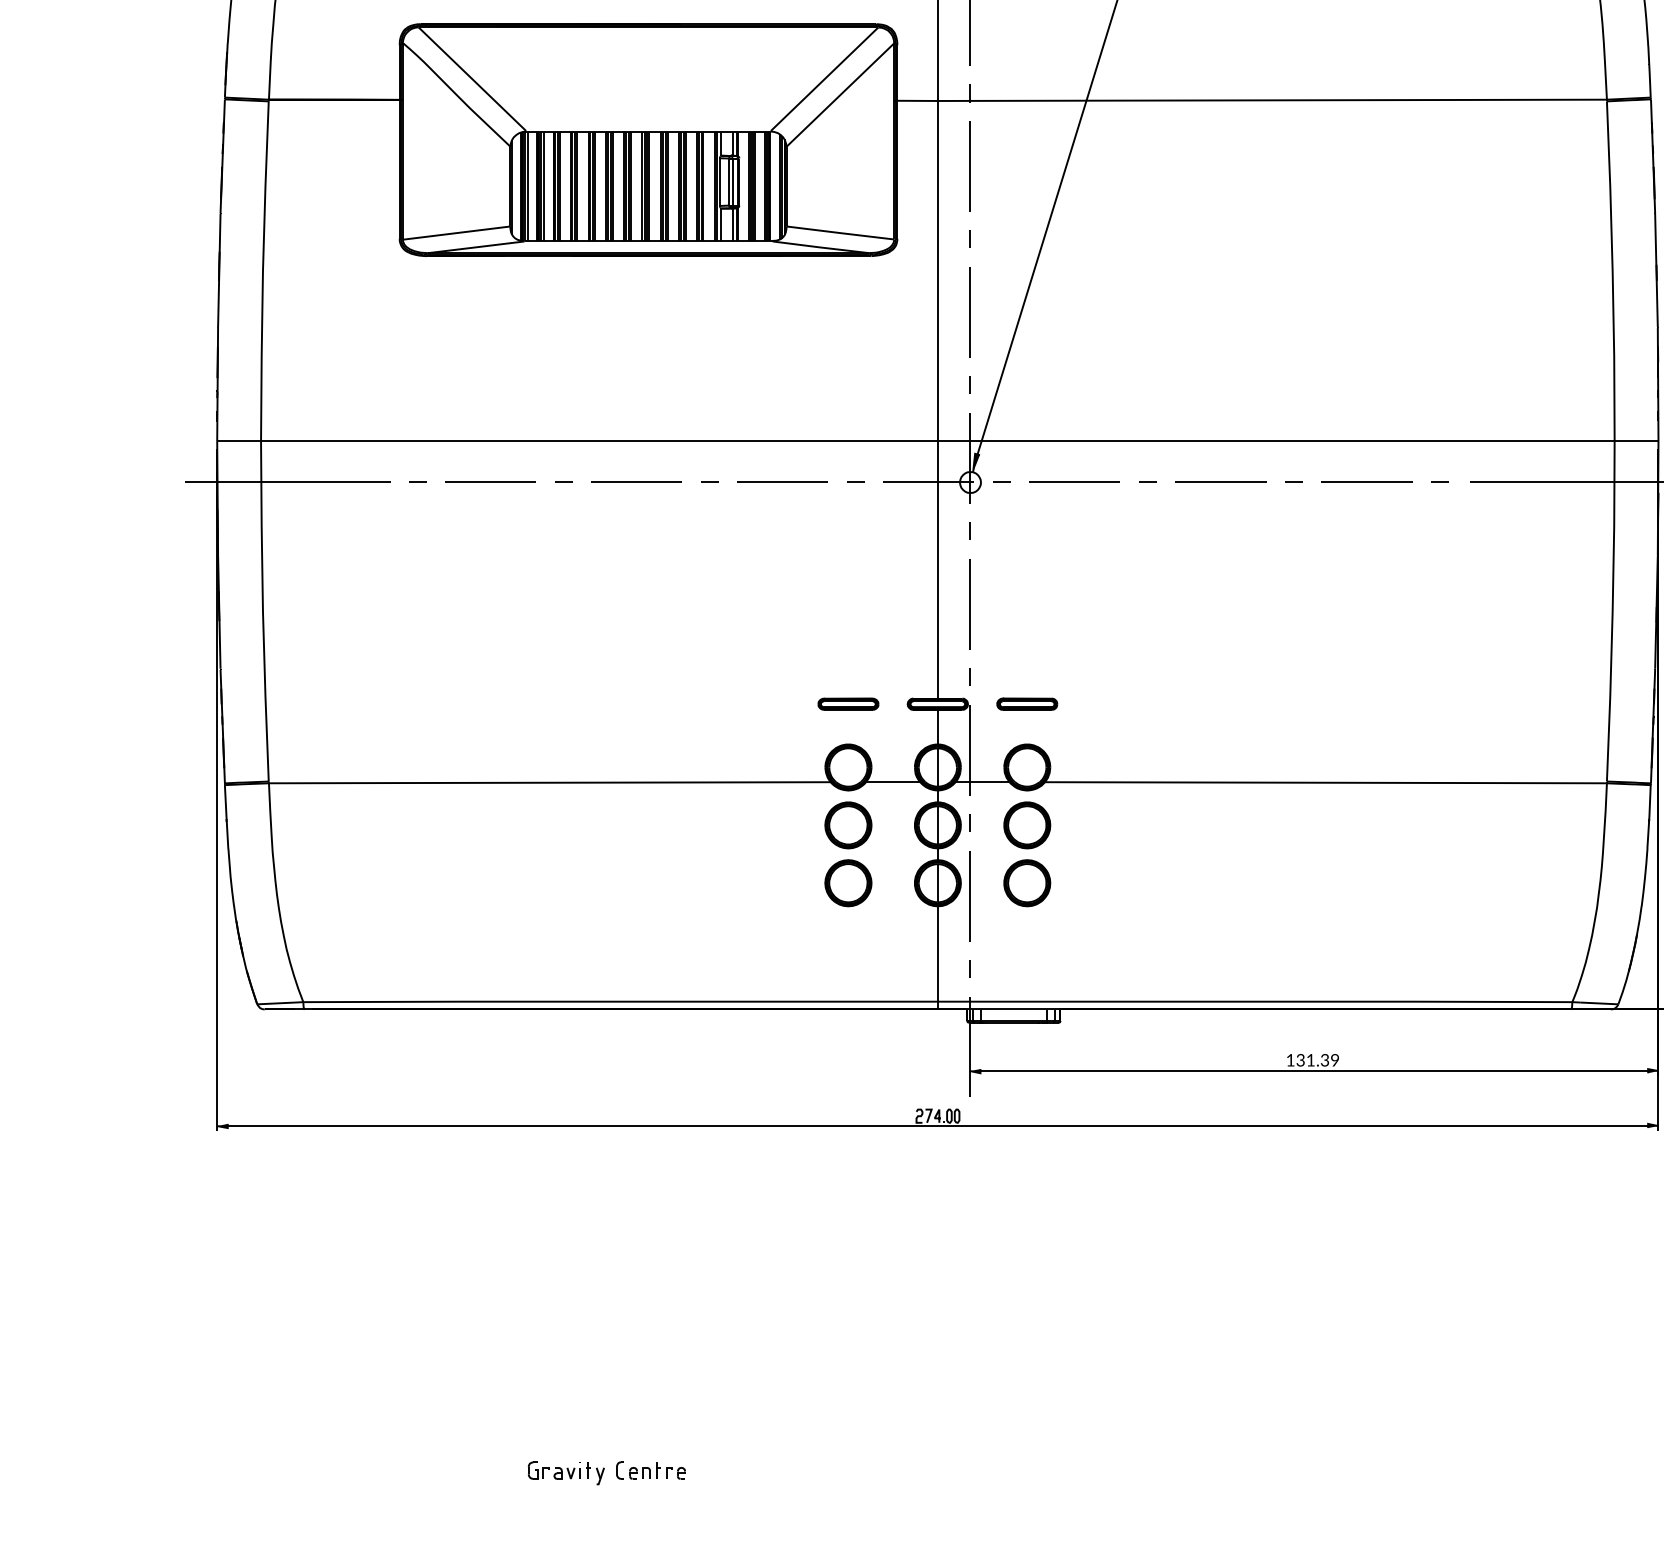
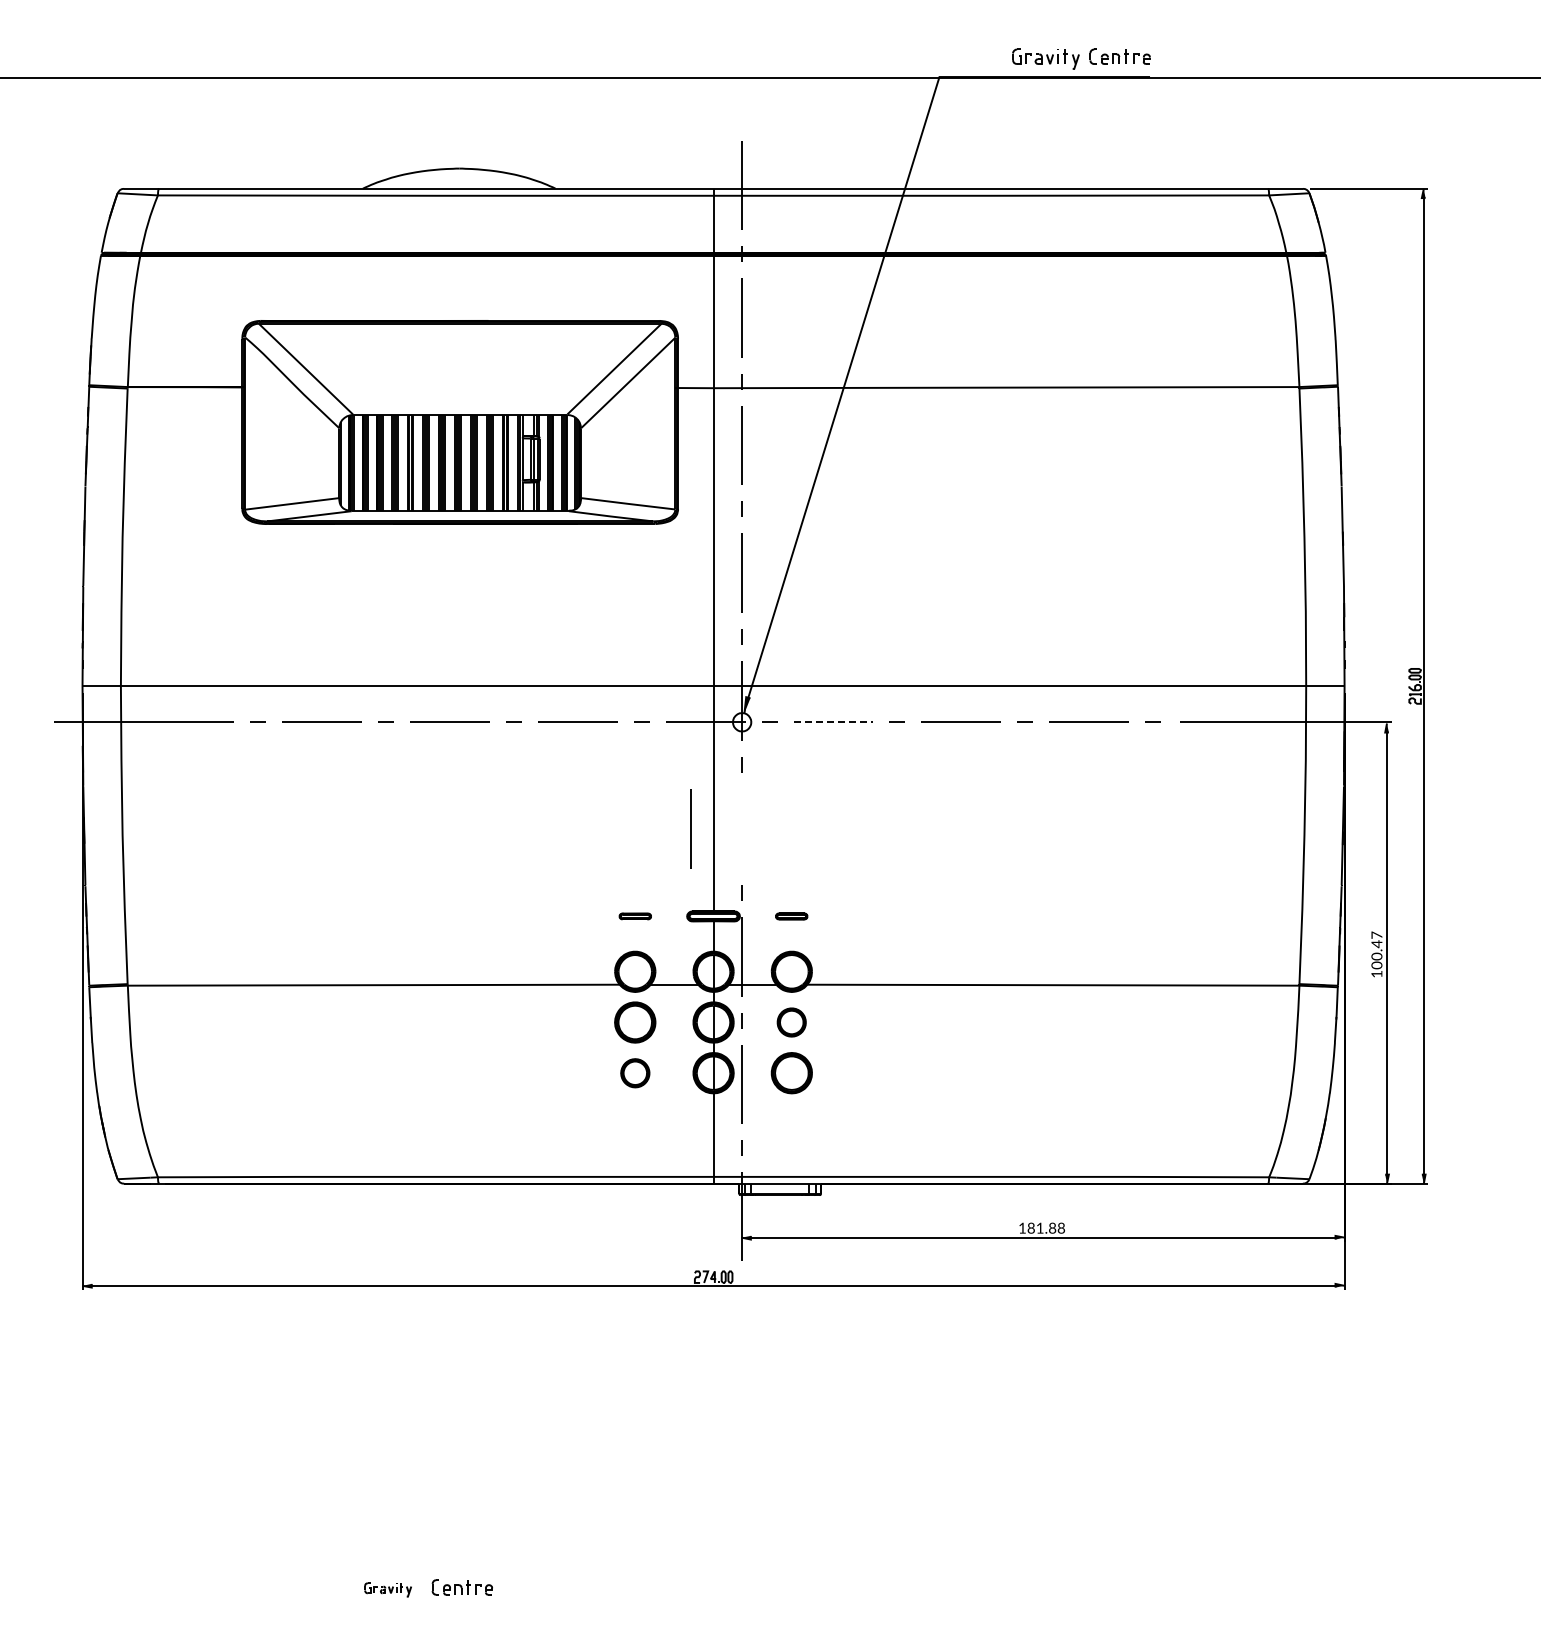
line: (1074, 482) -> (833, 722), solid -> dashed
line: (969, 603) -> (690, 828), moved
part: (848, 704) -> (635, 916), size x0.6
part: (1026, 704) -> (791, 916), size x0.6
part: (1026, 825) -> (791, 1022), size x0.7
part: (848, 883) -> (635, 1073), size x0.7
text: (1316, 1060) -> (1045, 1228), 131.39 -> 181.88
part: (565, 1472) -> (387, 1589), size x0.7

